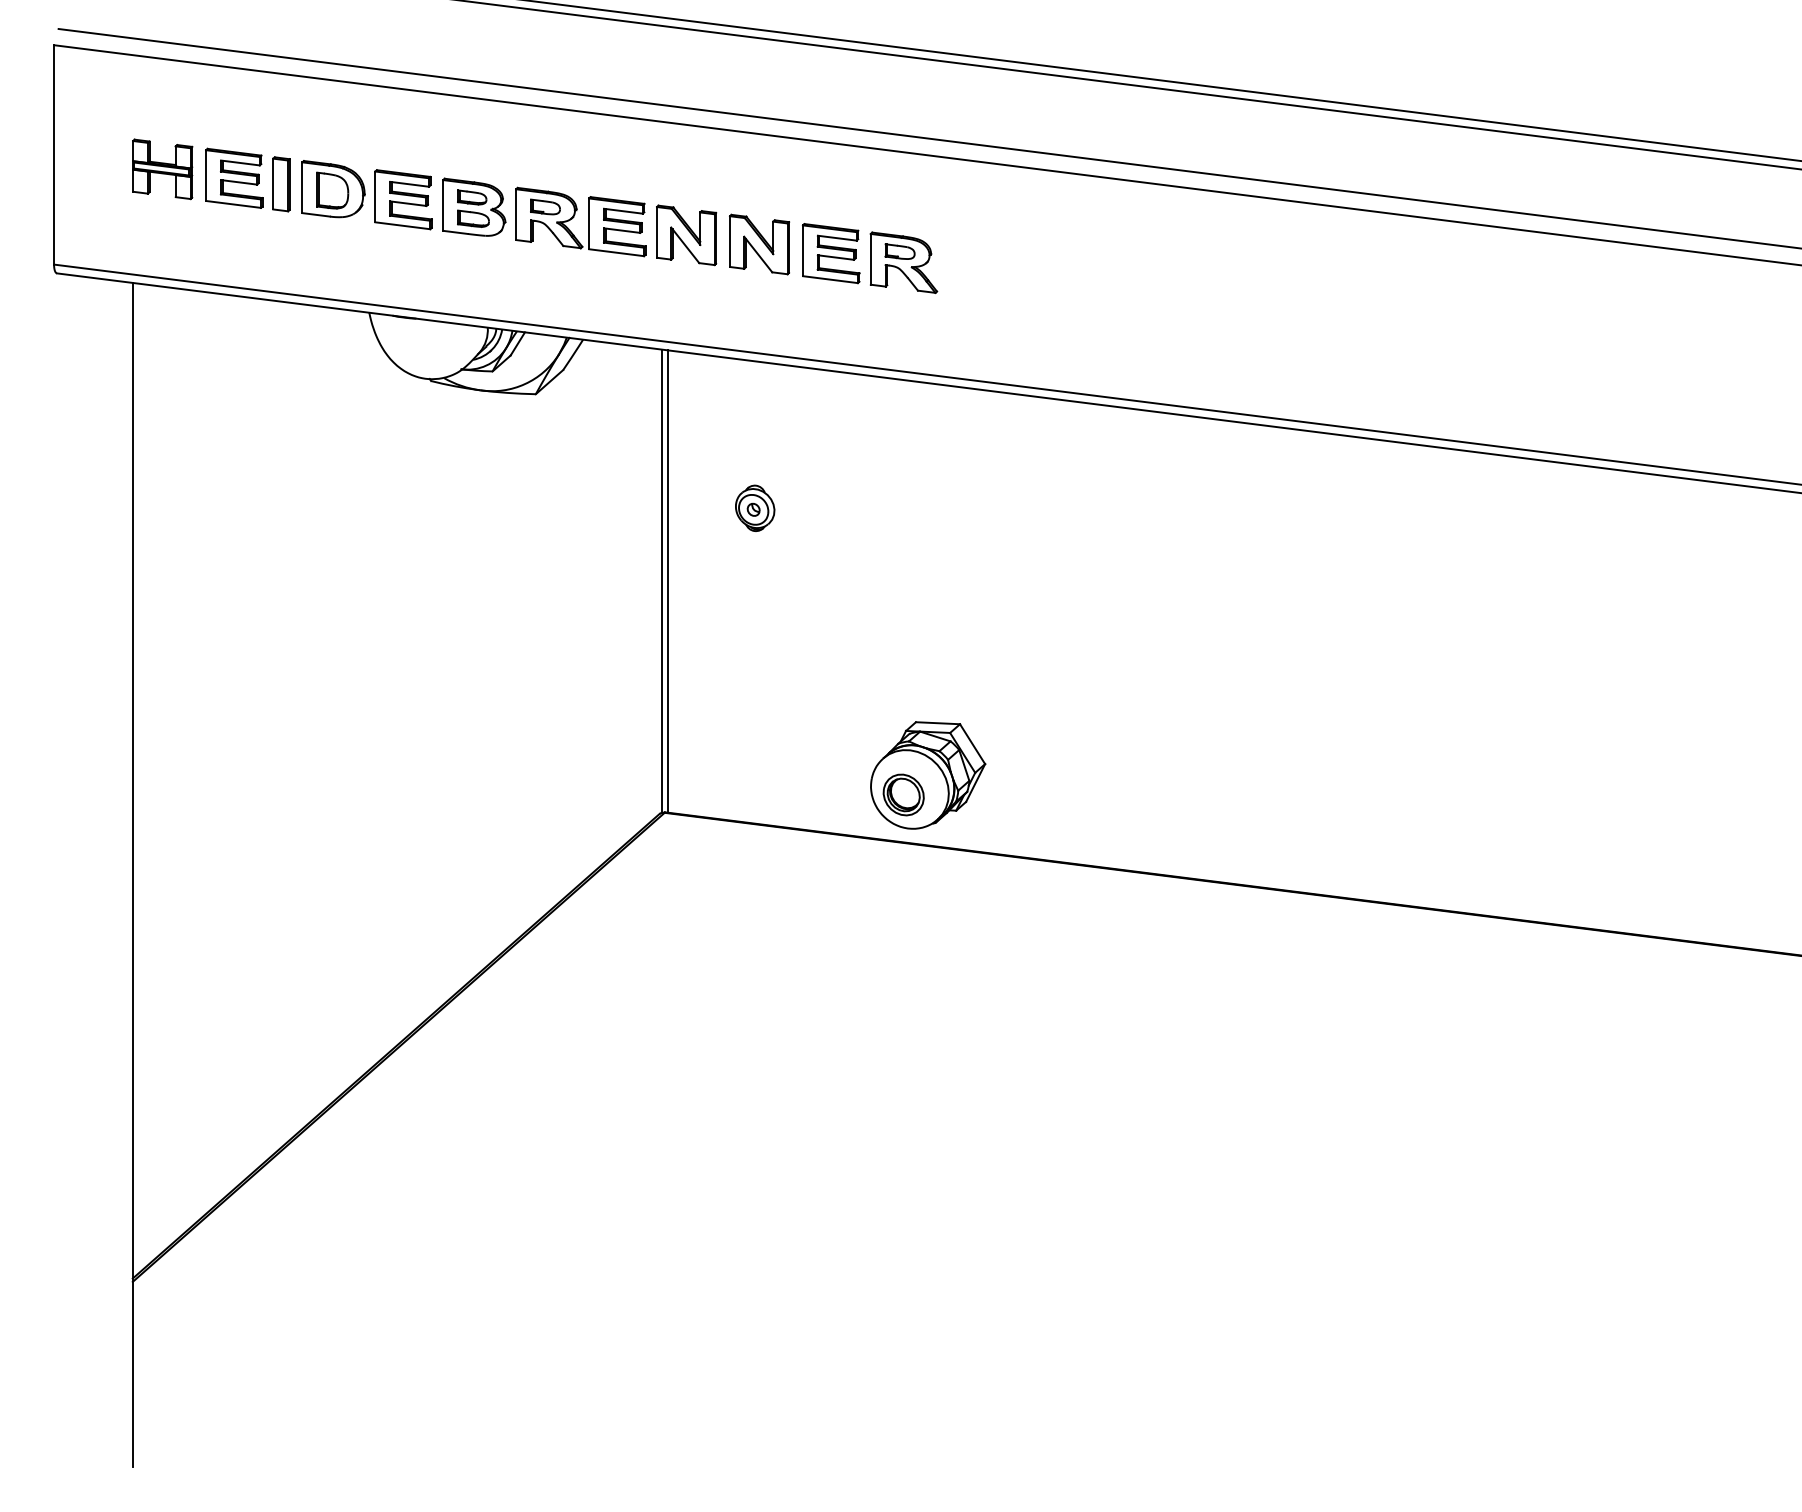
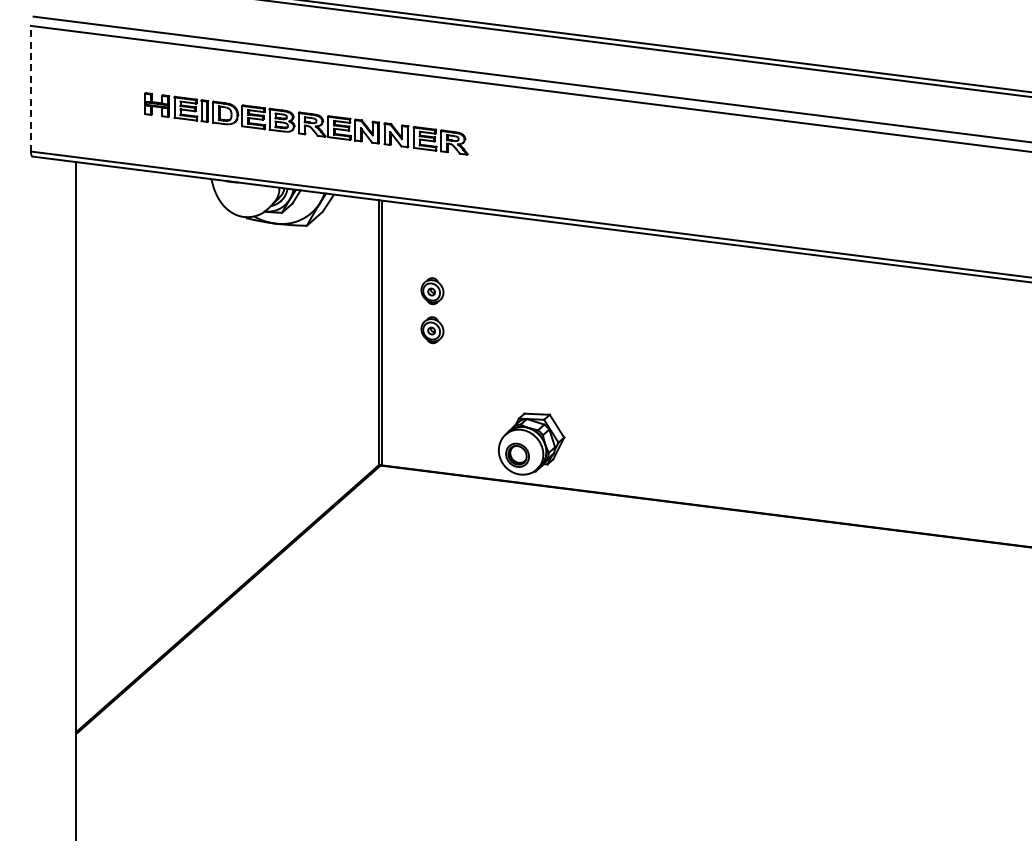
line: (53, 154) -> (30, 88), solid -> dashed
part: (535, 215) -> (306, 123), size x0.7
part: (755, 577) -> (432, 330), added

